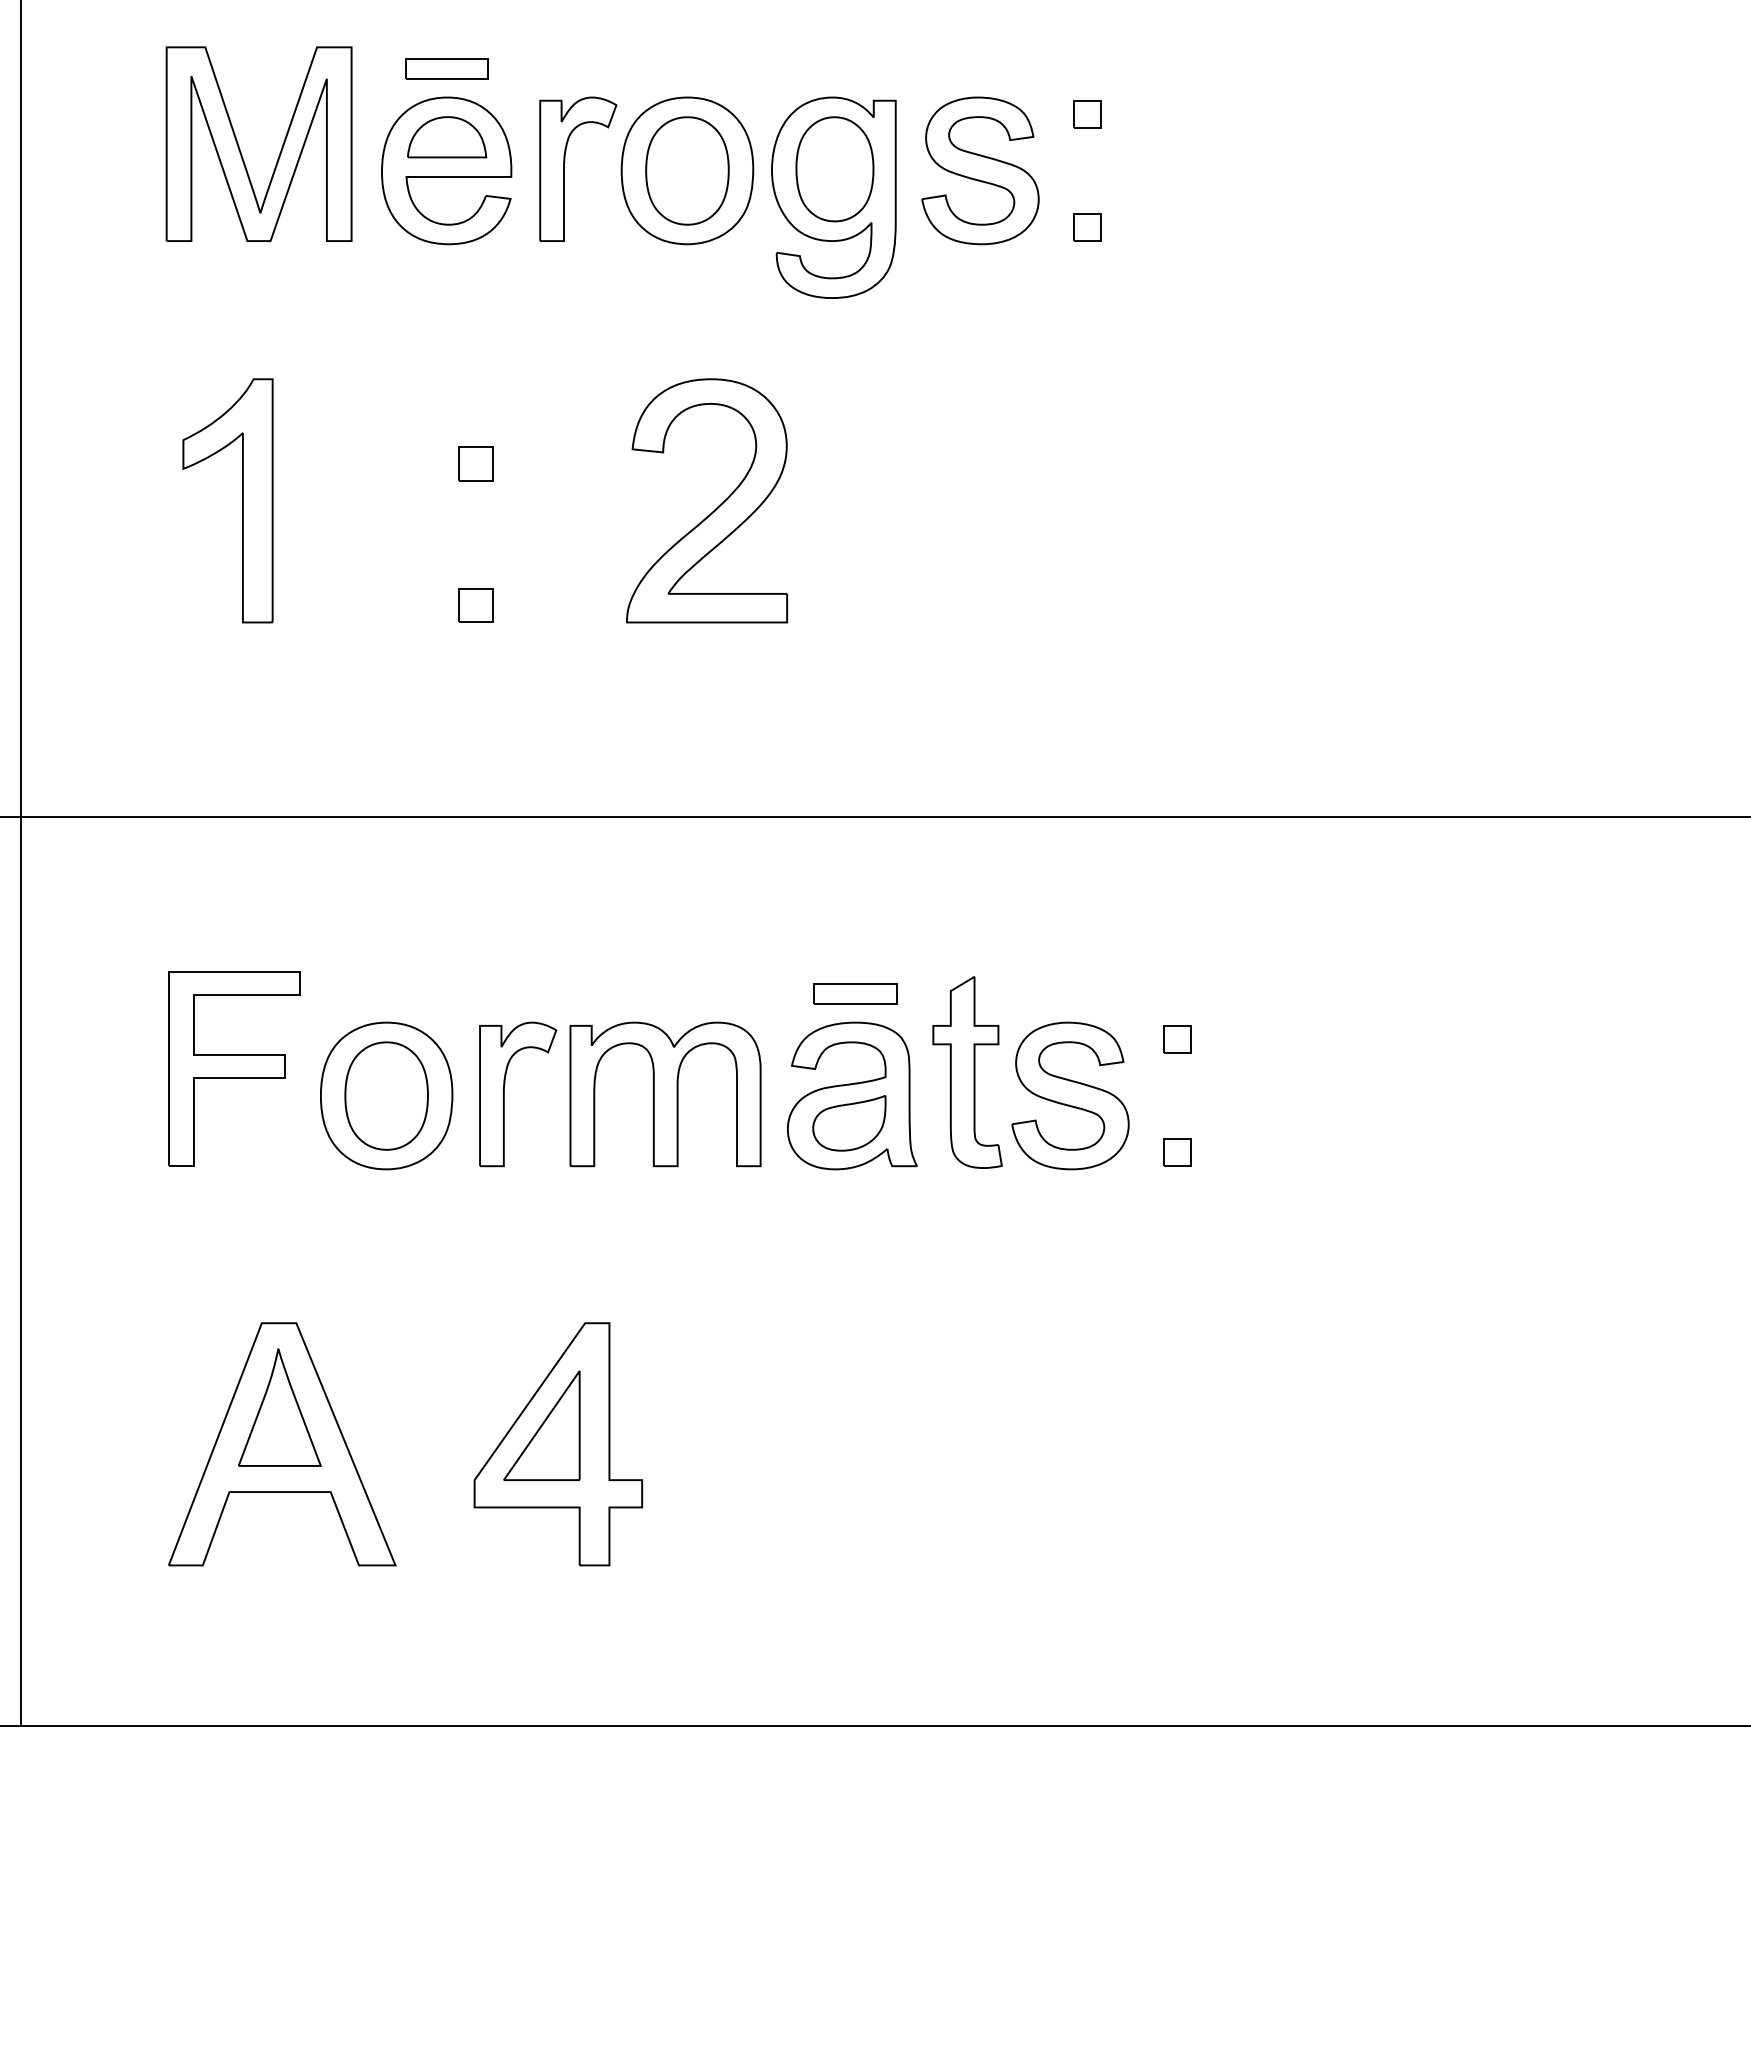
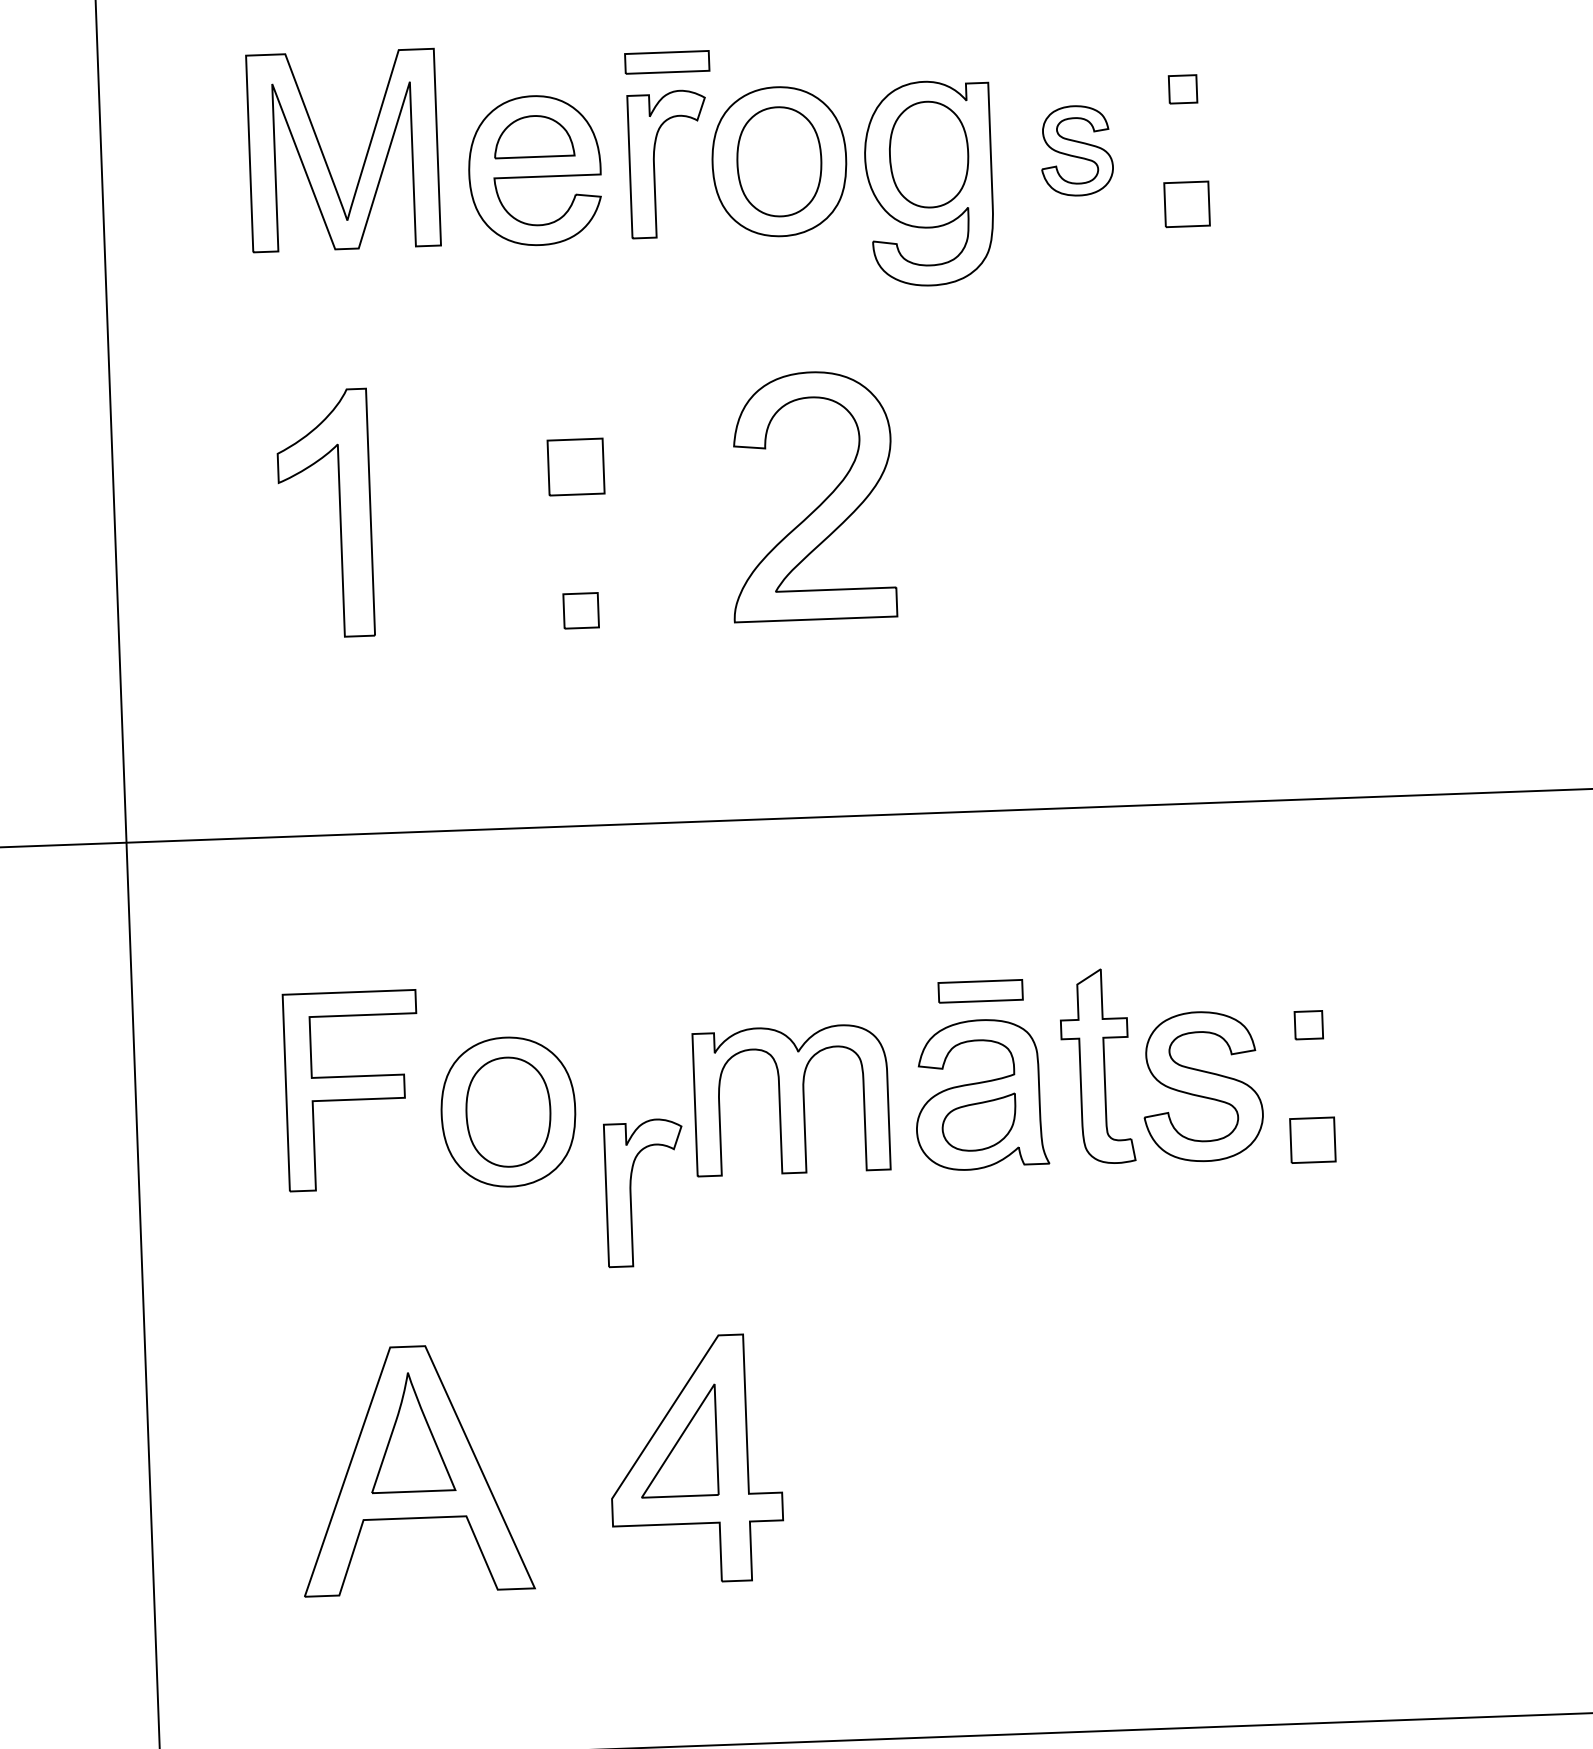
part: (446, 68) -> (666, 61), moved
part: (980, 170) -> (1076, 150), size x0.6
part: (1087, 227) -> (1187, 204), size x1.6
part: (475, 463) -> (575, 466), size x1.6
part: (504, 1094) -> (631, 1193), moved
part: (1177, 1152) -> (1313, 1140), size x1.6

